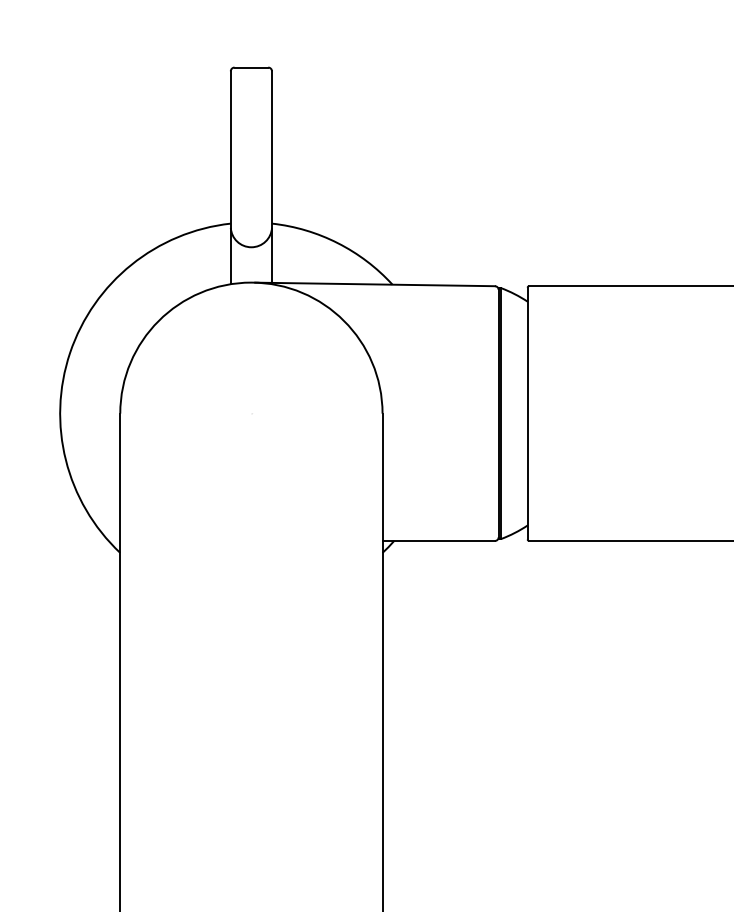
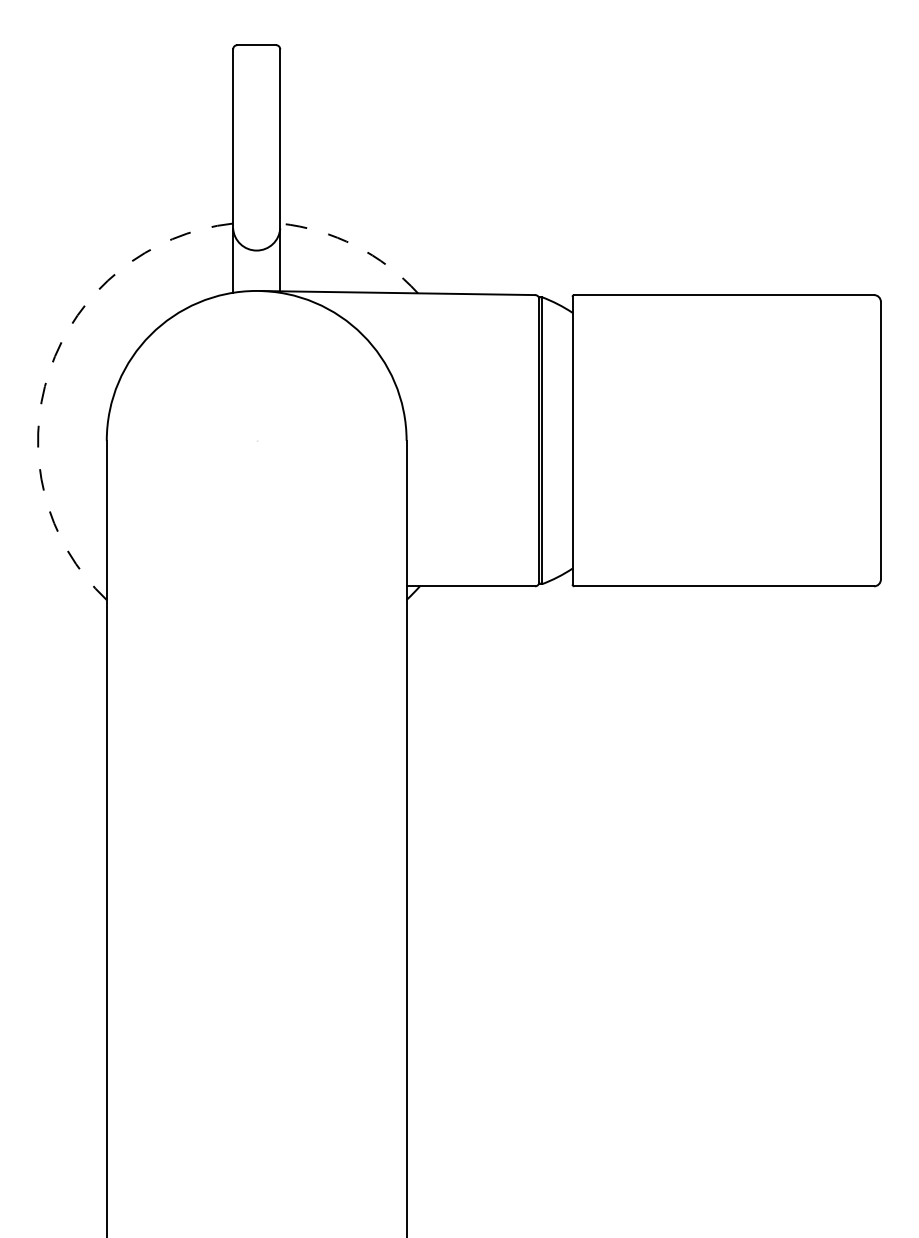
arc: (337, 242) -> (355, 245), solid -> dashed
arc: (70, 353) -> (49, 371), solid -> dashed

